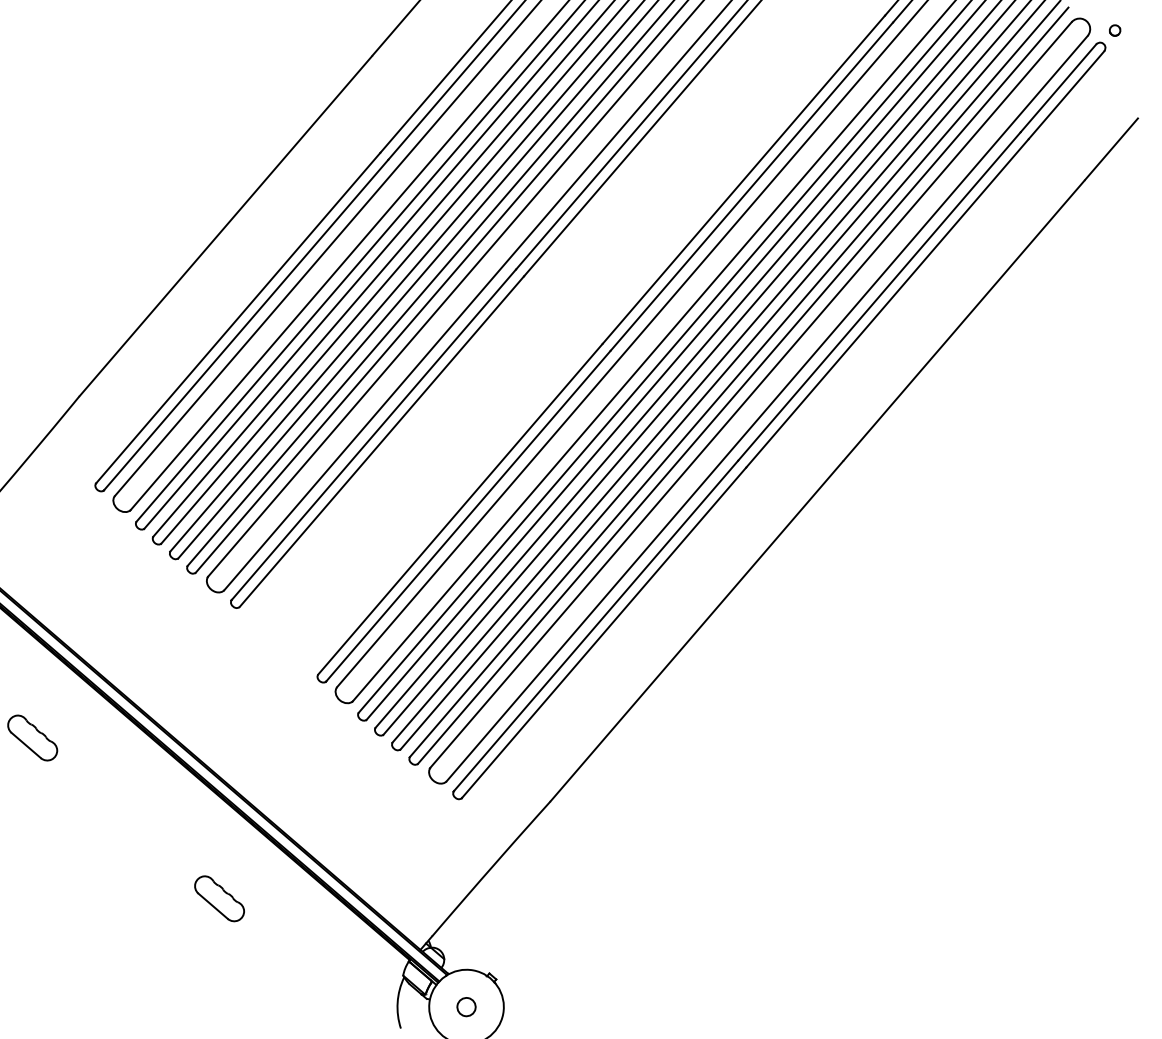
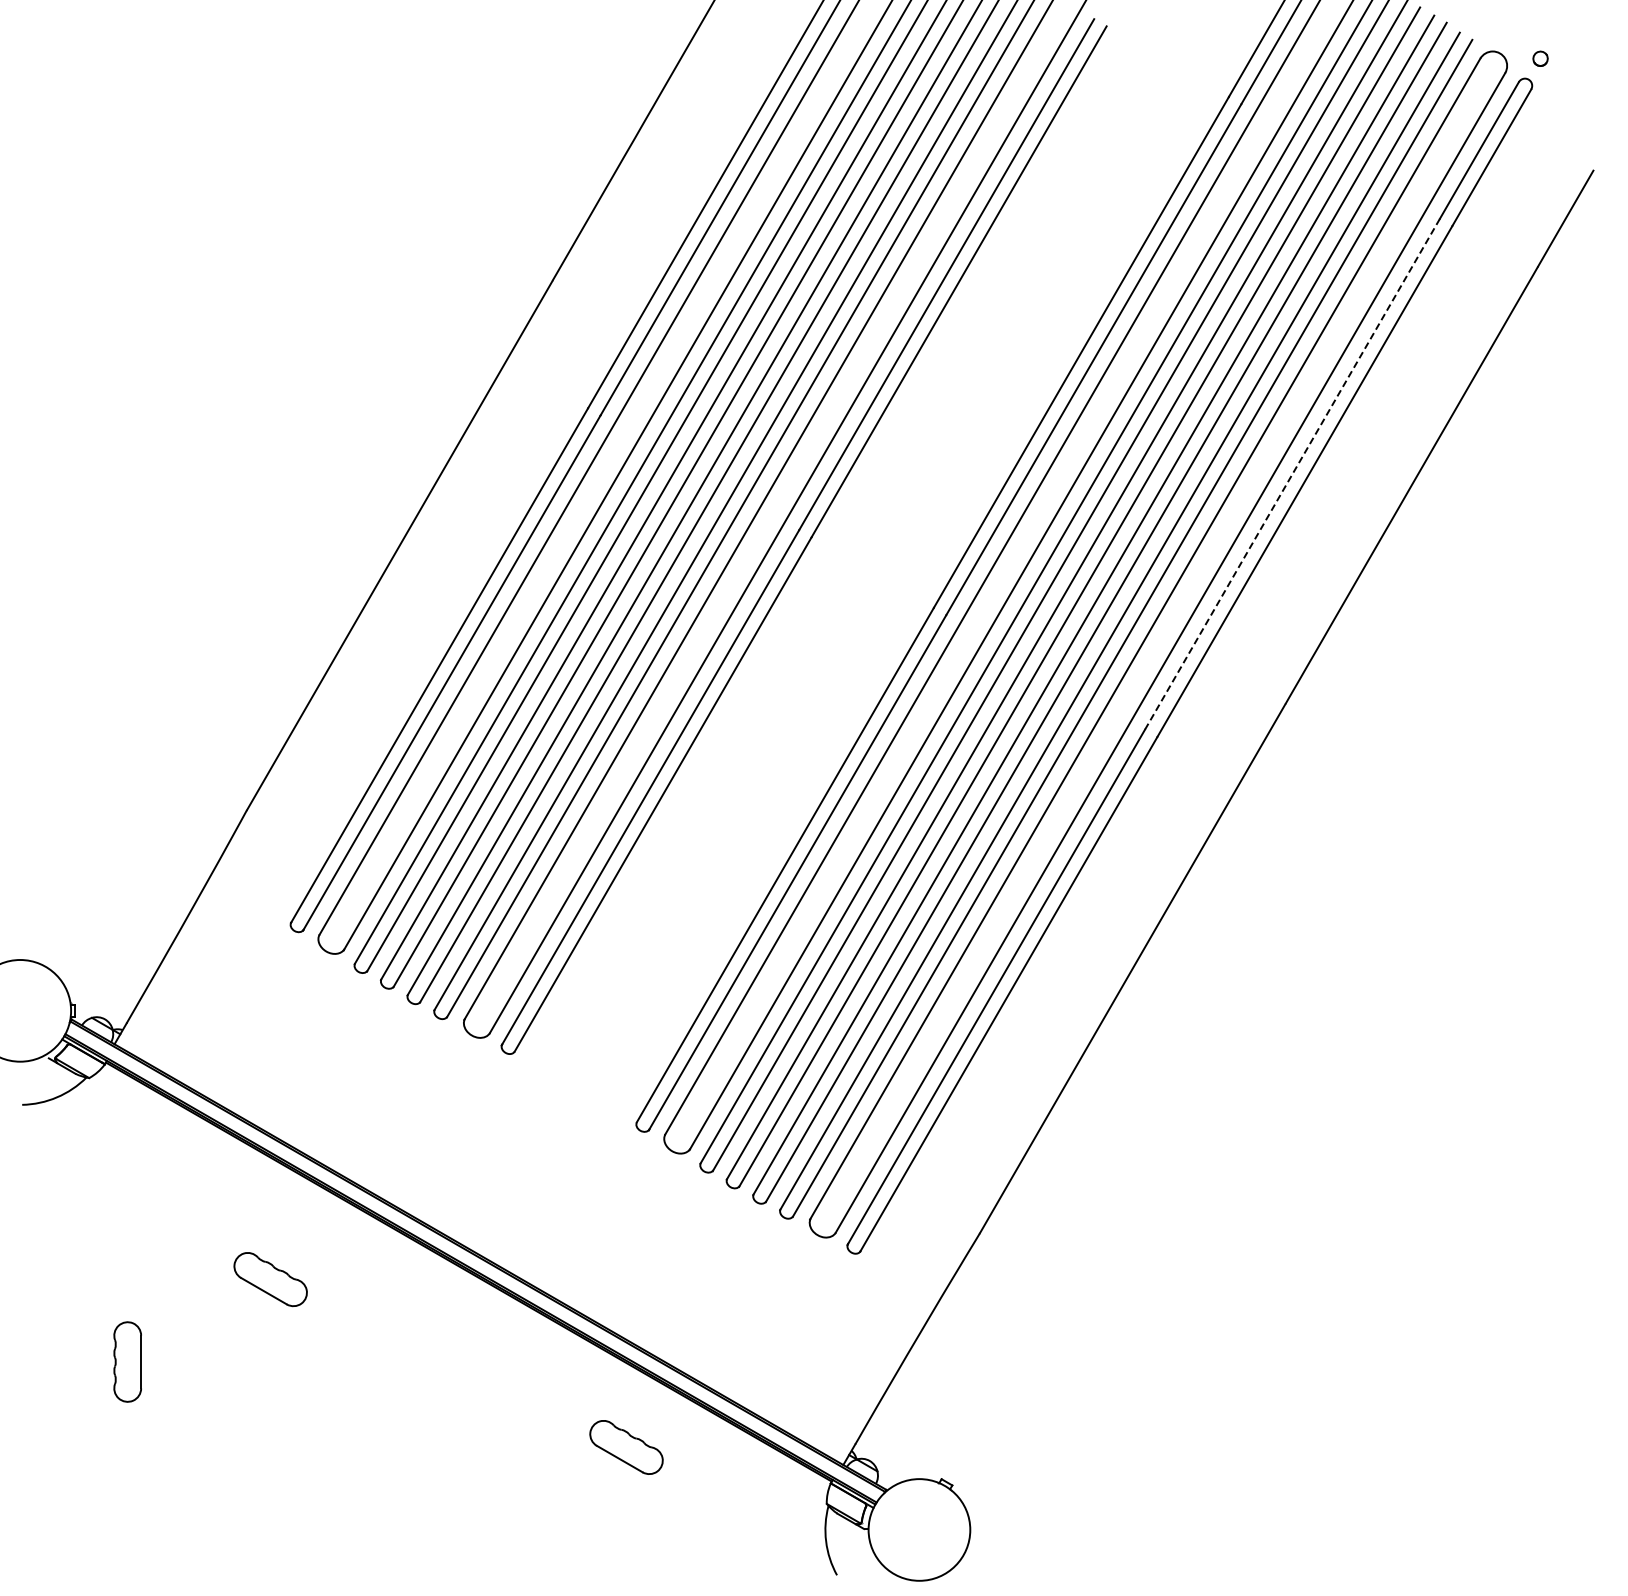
line: (879, 296) -> (1292, 474), solid -> dashed
part: (219, 898) -> (626, 1447), moved
circle: (466, 1006) -> (919, 1529), removed

